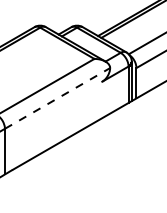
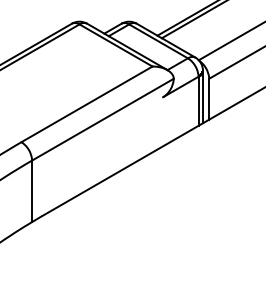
line: (57, 98) -> (102, 119), dashed -> solid

